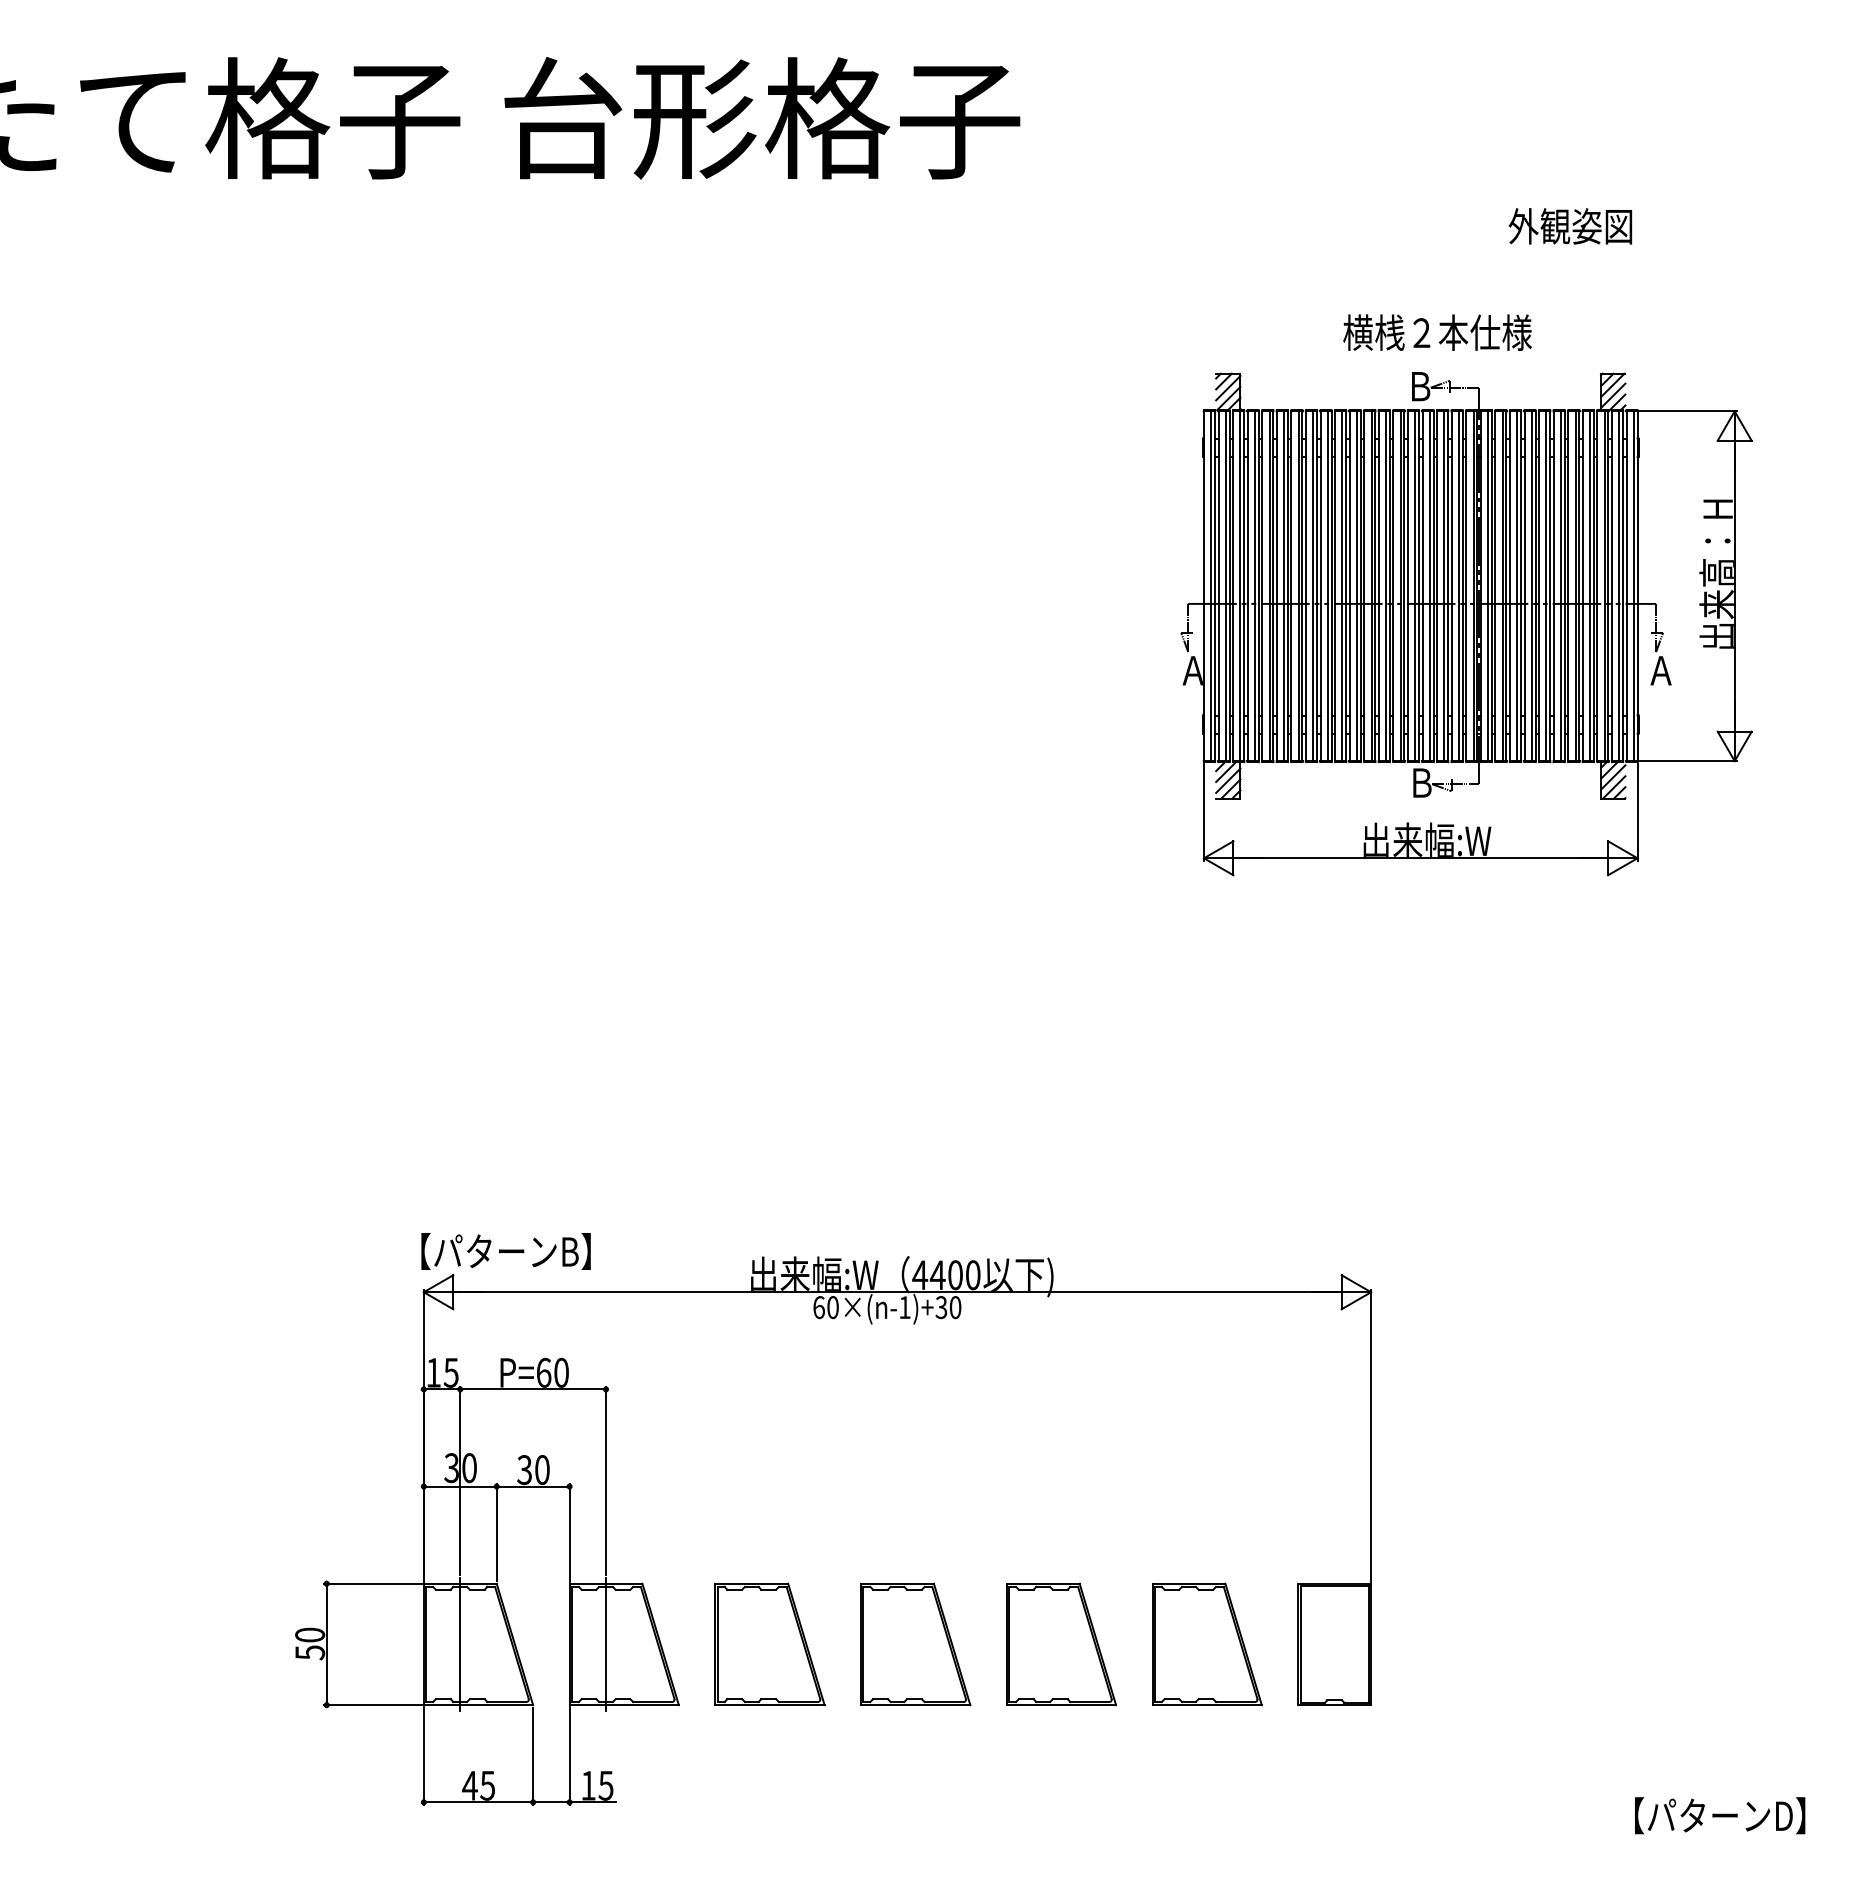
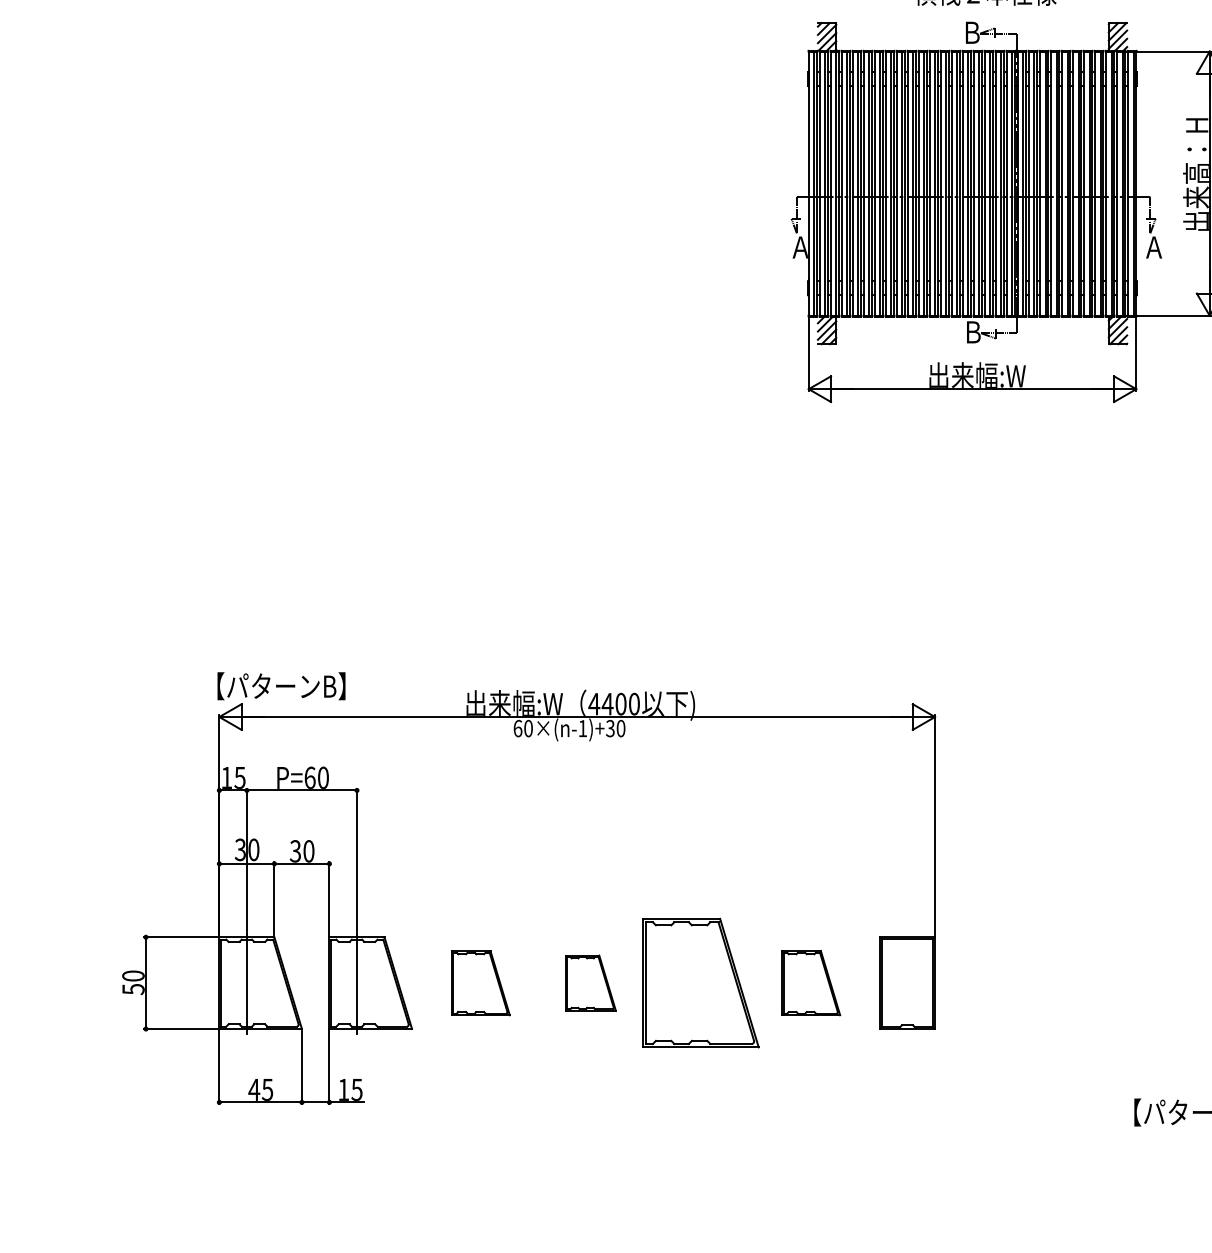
part: (769, 1644) -> (480, 983), size x0.7
part: (915, 1644) -> (590, 983), size x0.6
part: (1061, 1644) -> (701, 983), size x1.4
part: (1207, 1644) -> (811, 983), size x0.7

